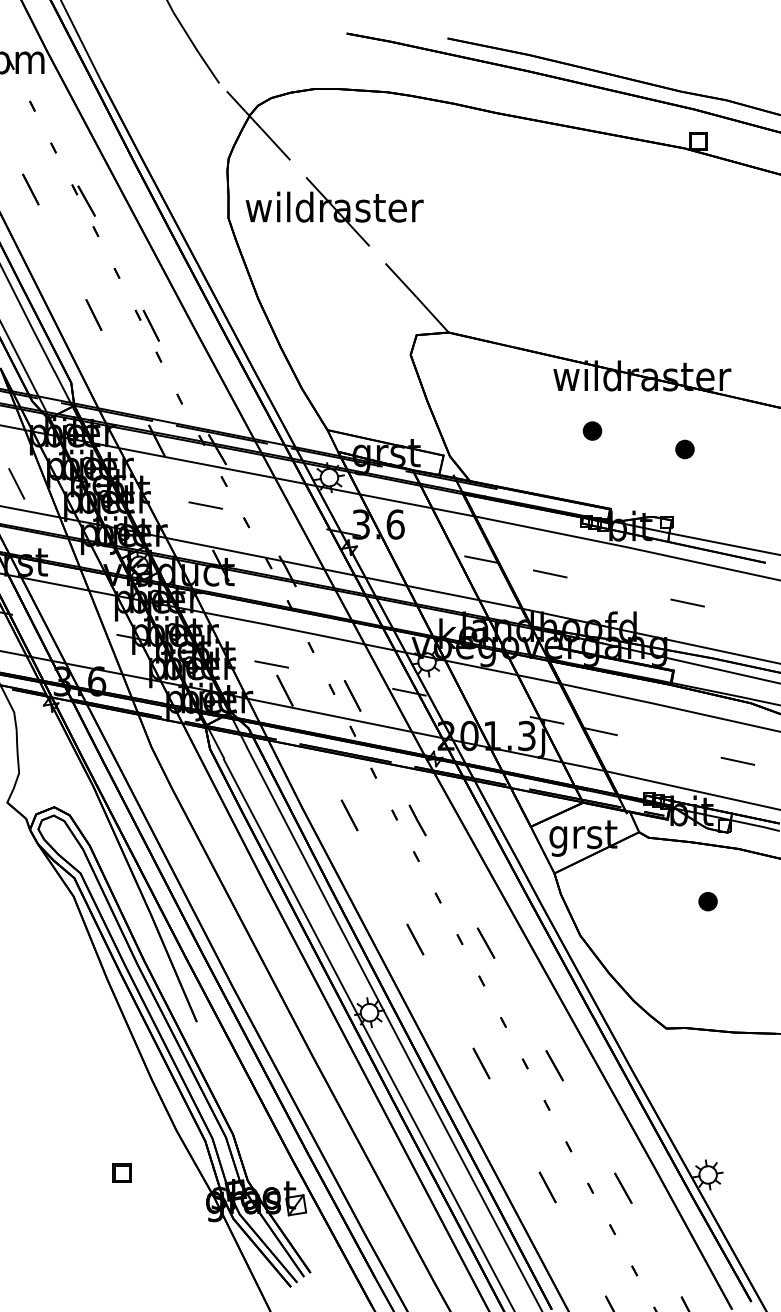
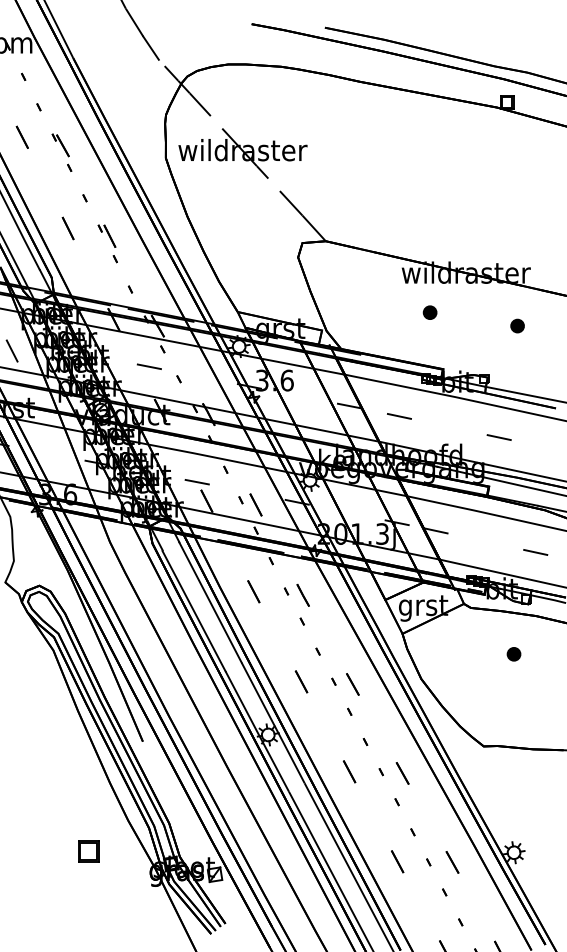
part: (684, 449) -> (517, 326), moved
part: (121, 1172) -> (88, 850), size x1.6

